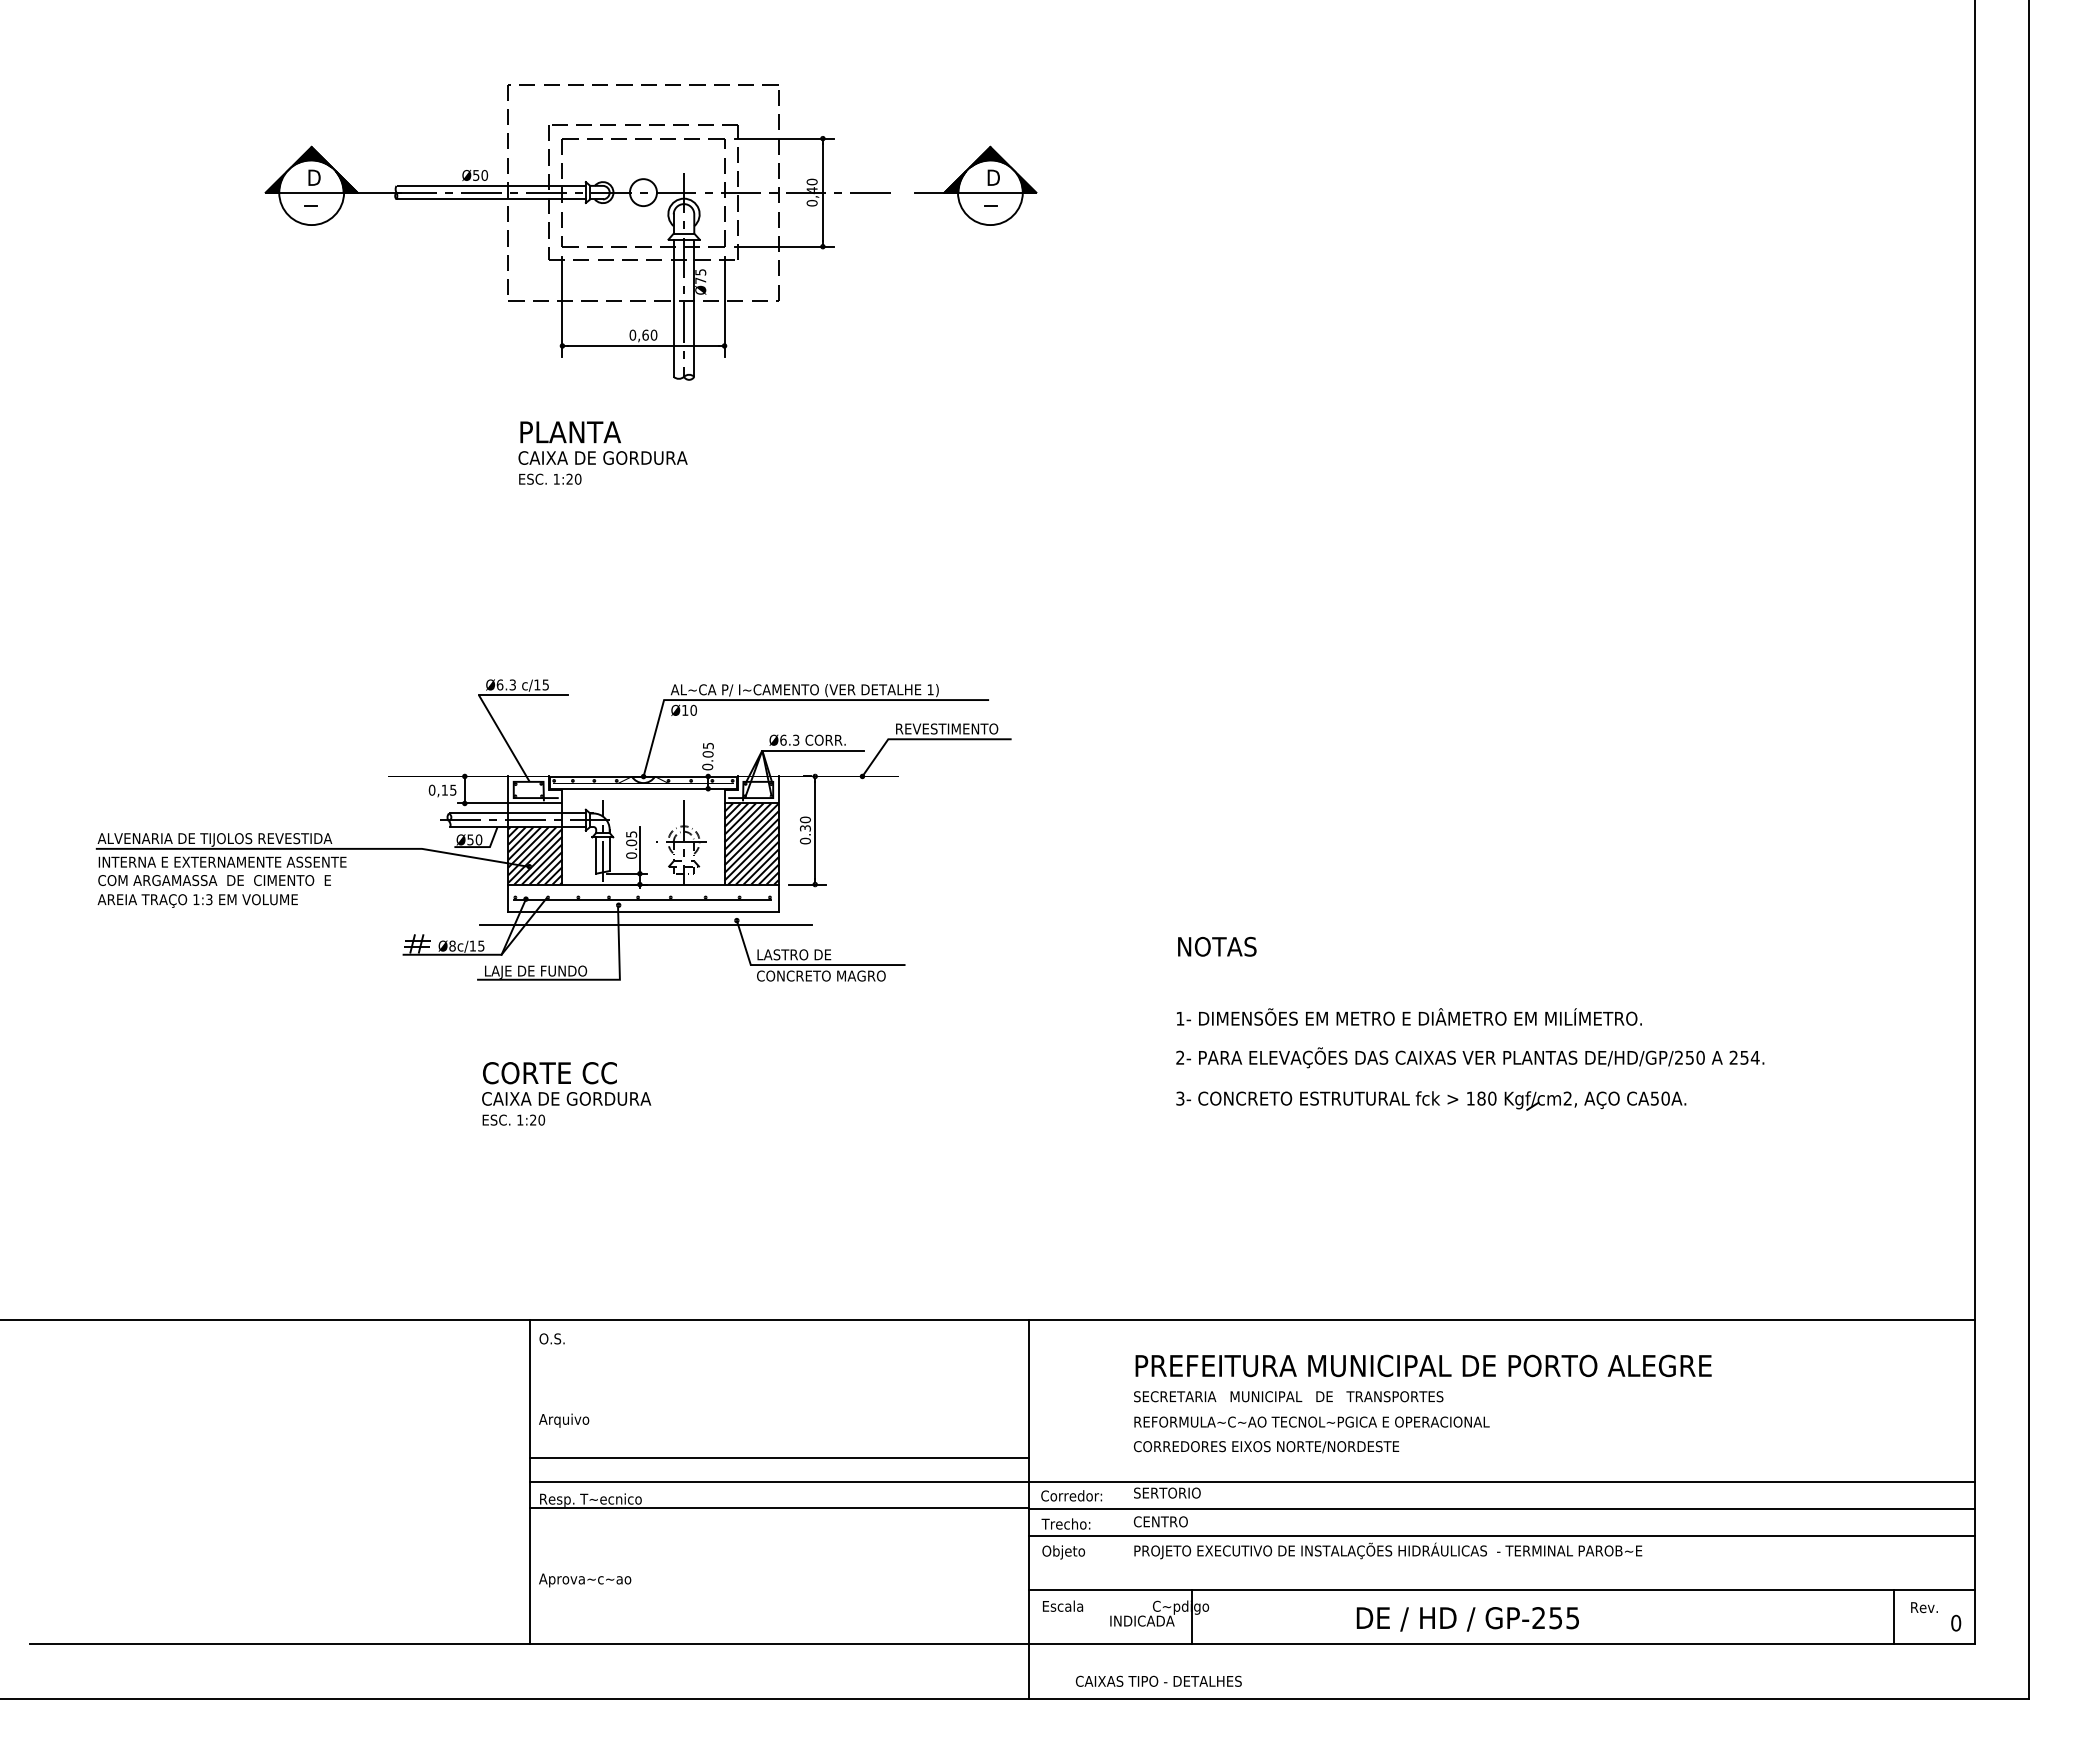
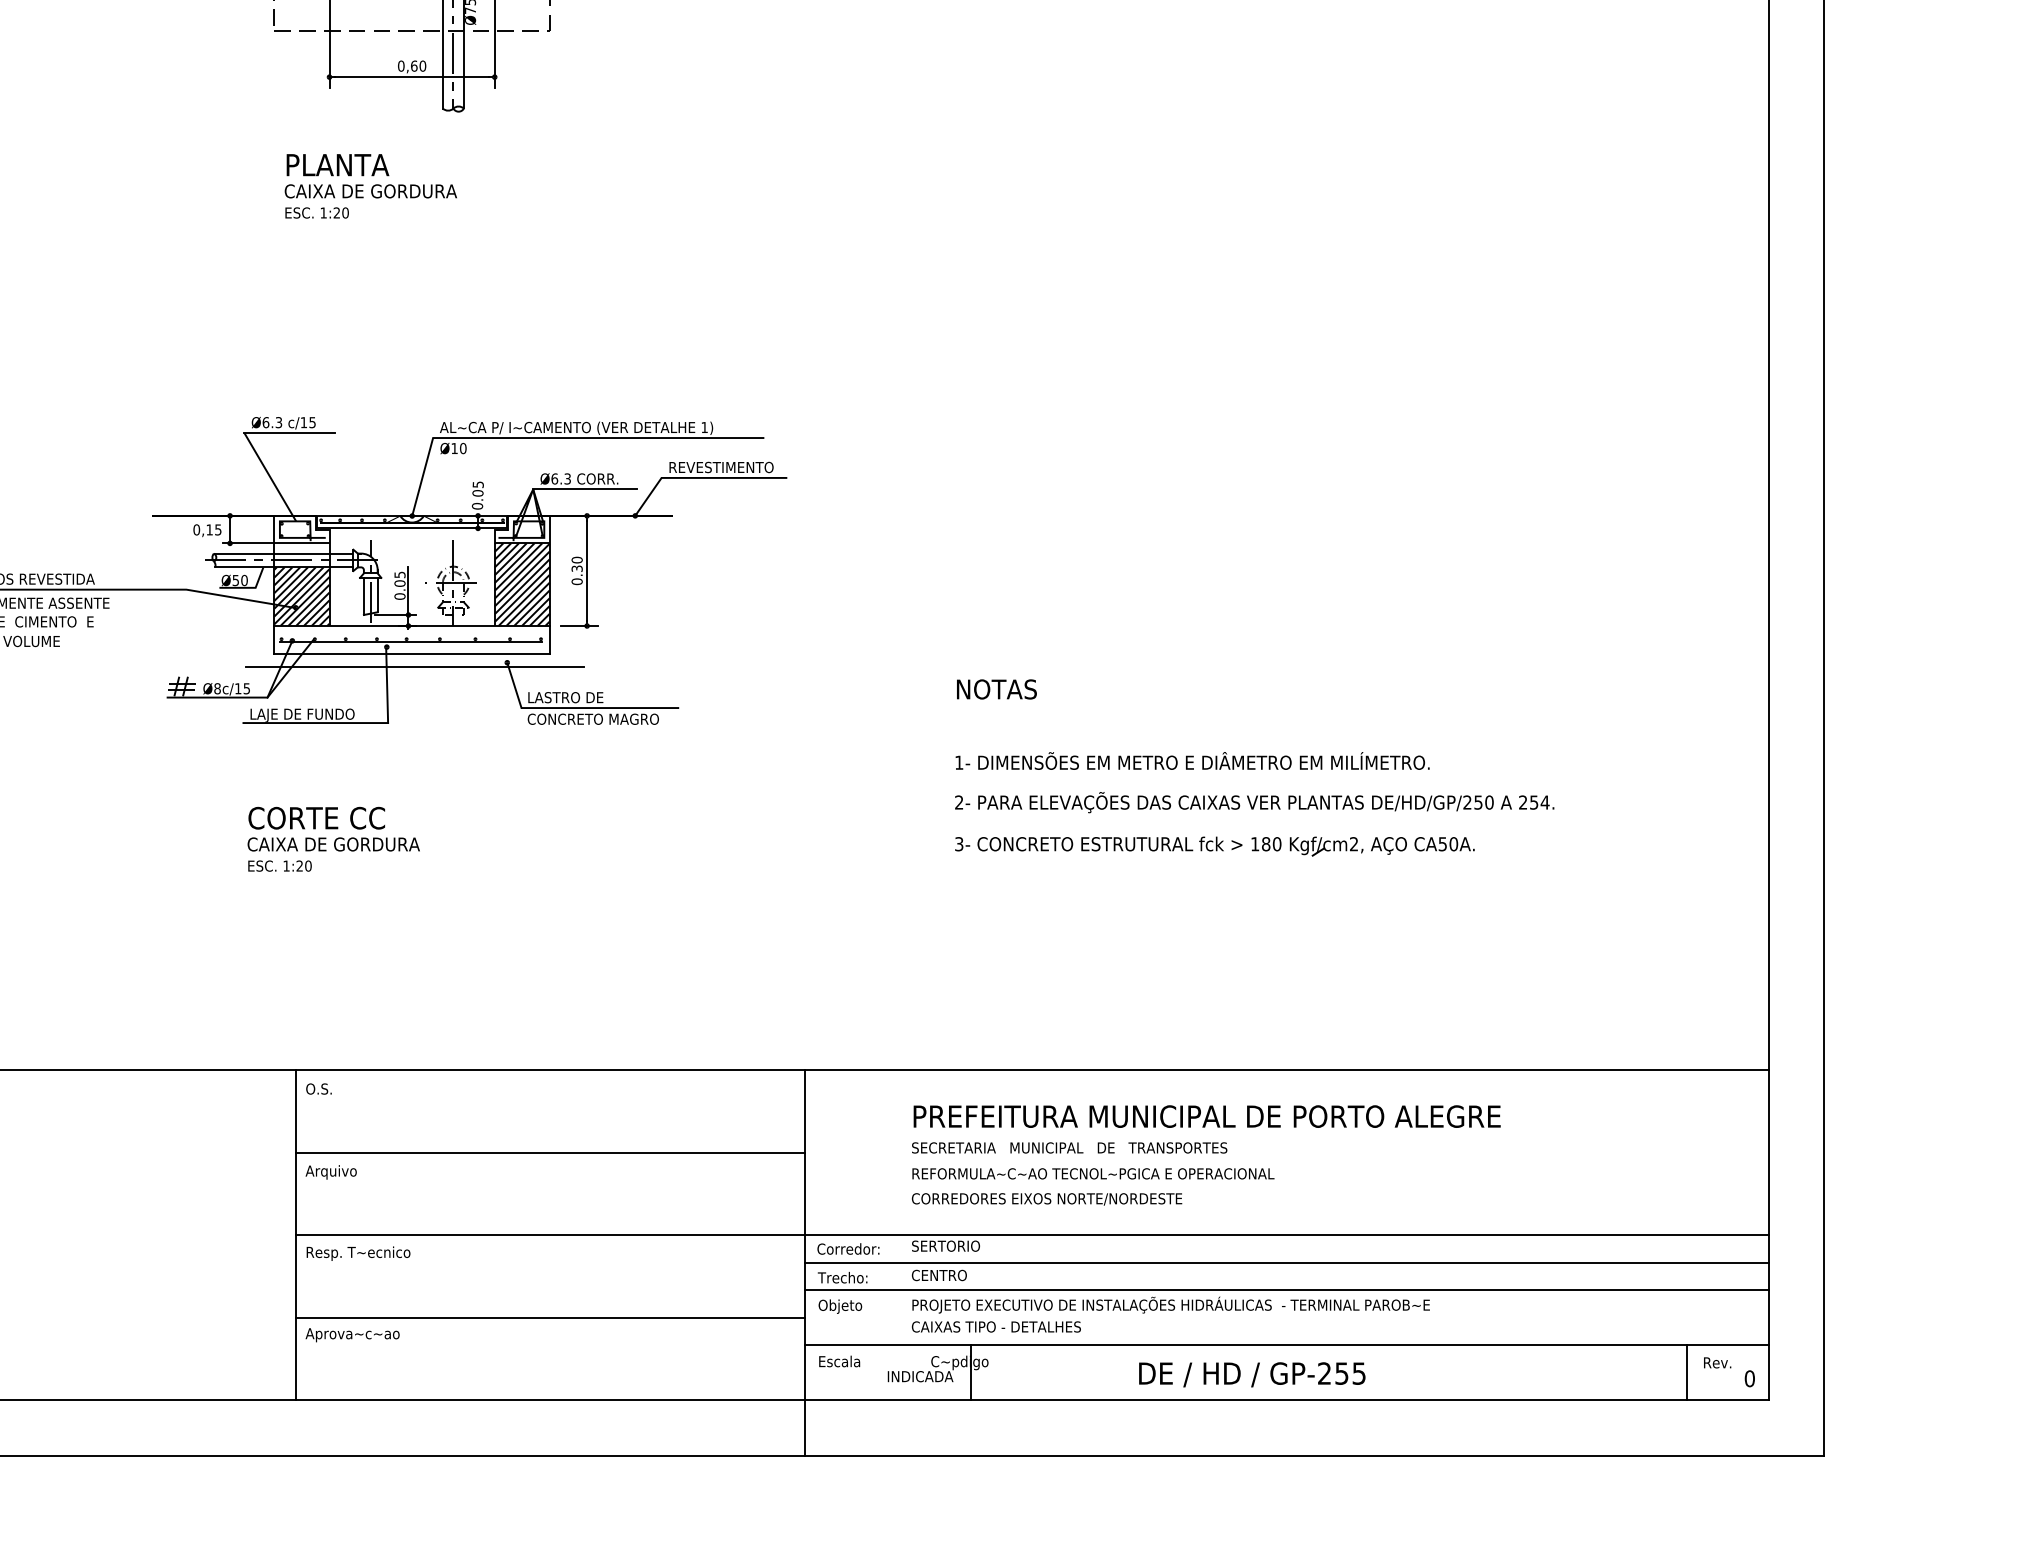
line: (779, 1458) -> (550, 1152), moved
line: (779, 1508) -> (550, 1317), moved
text: (1158, 1680) -> (996, 1326), moved

